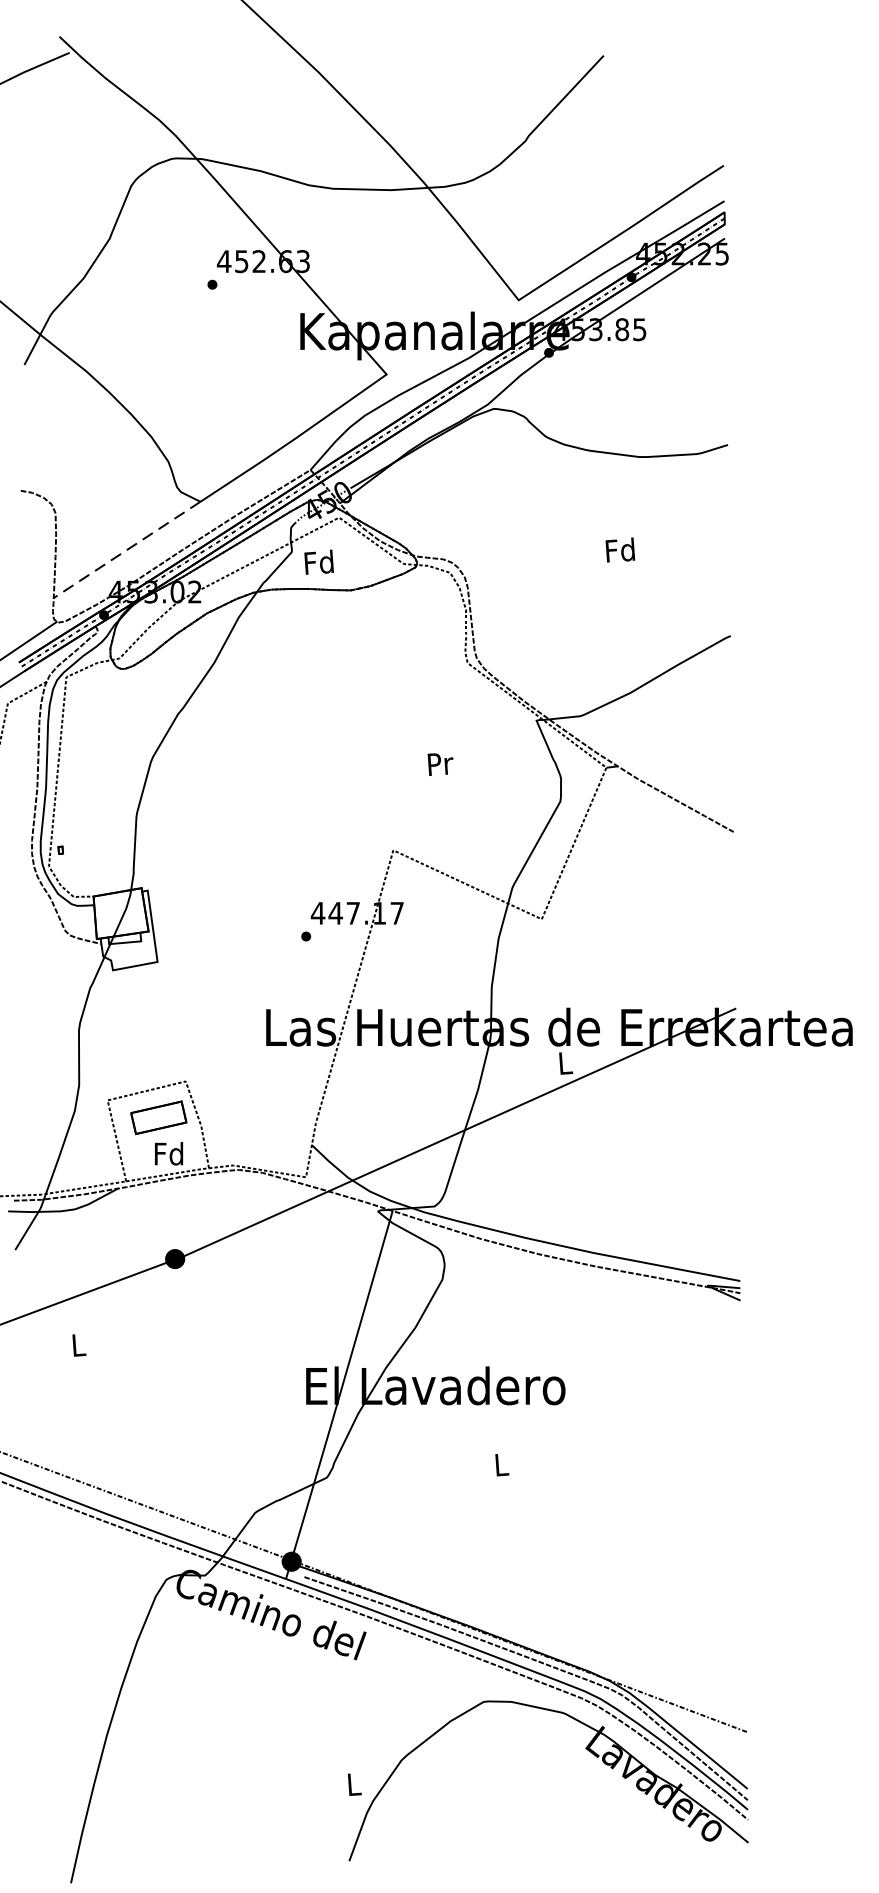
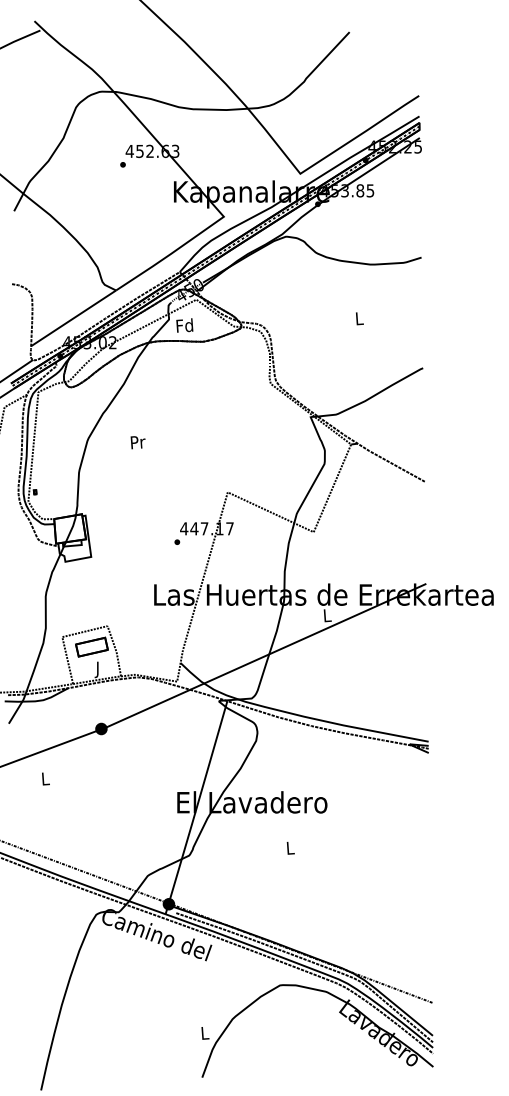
line: (128, 550) -> (74, 318), dashed -> solid
text: (619, 550) -> (358, 318), Fd -> L
text: (439, 764) -> (137, 442), moved
text: (168, 1156) -> (97, 669), Fd -> J

